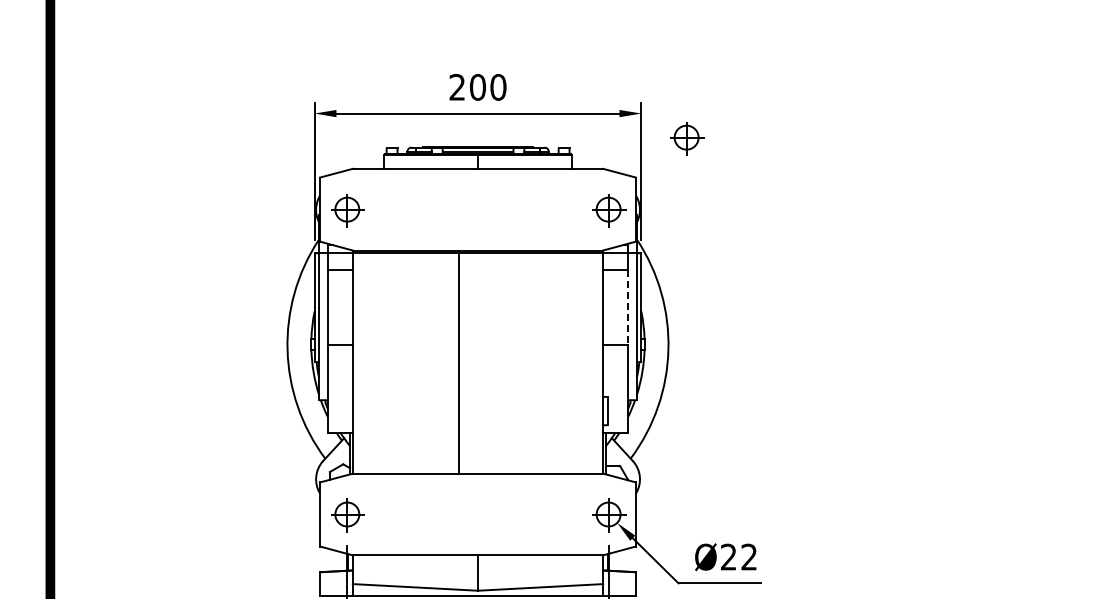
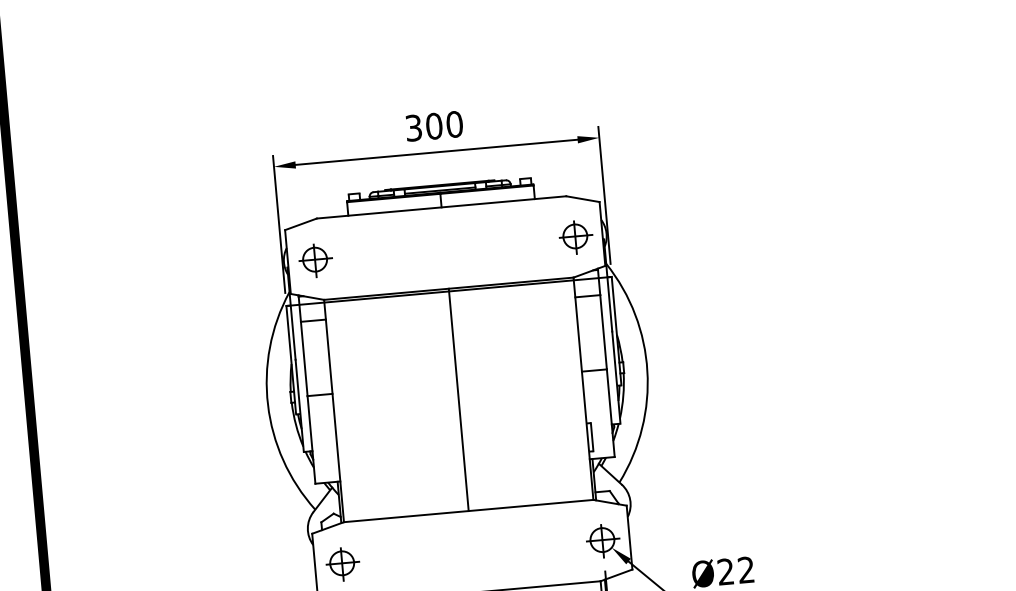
text: (457, 87) -> (413, 128), 200 -> 300
part: (687, 138) -> (647, 158), removed
line: (628, 308) -> (603, 333), dashed -> solid
line: (458, 361) -> (458, 399), moved

